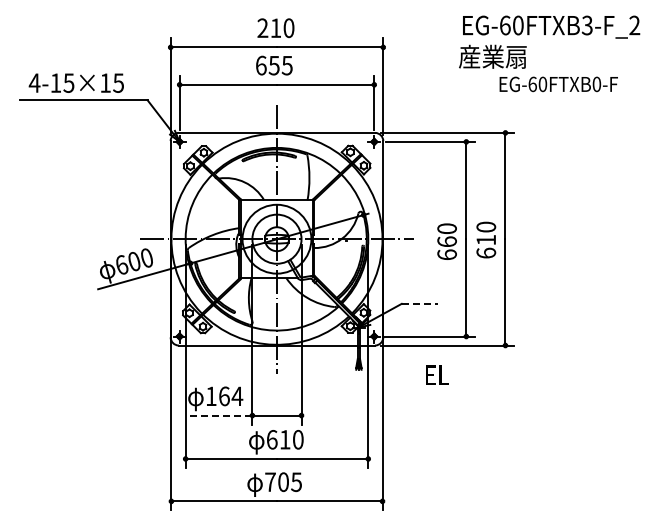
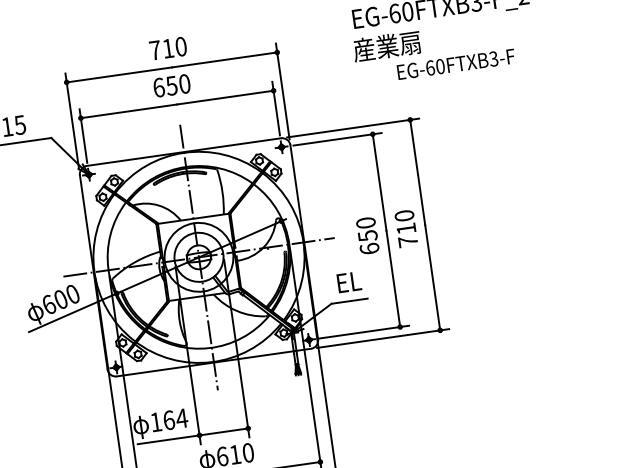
text: (262, 27) -> (154, 49), 210 -> 710
text: (286, 65) -> (183, 84), 655 -> 650
text: (596, 83) -> (493, 58), EG-60FTXB0-F -> EG-60FTXB3-F
text: (446, 241) -> (367, 235), 660 -> 650
text: (486, 252) -> (408, 240), 610 -> 710
line: (420, 303) -> (350, 300), dashed -> solid
text: (437, 374) -> (349, 281), moved
line: (220, 415) -> (167, 439), dashed -> solid

